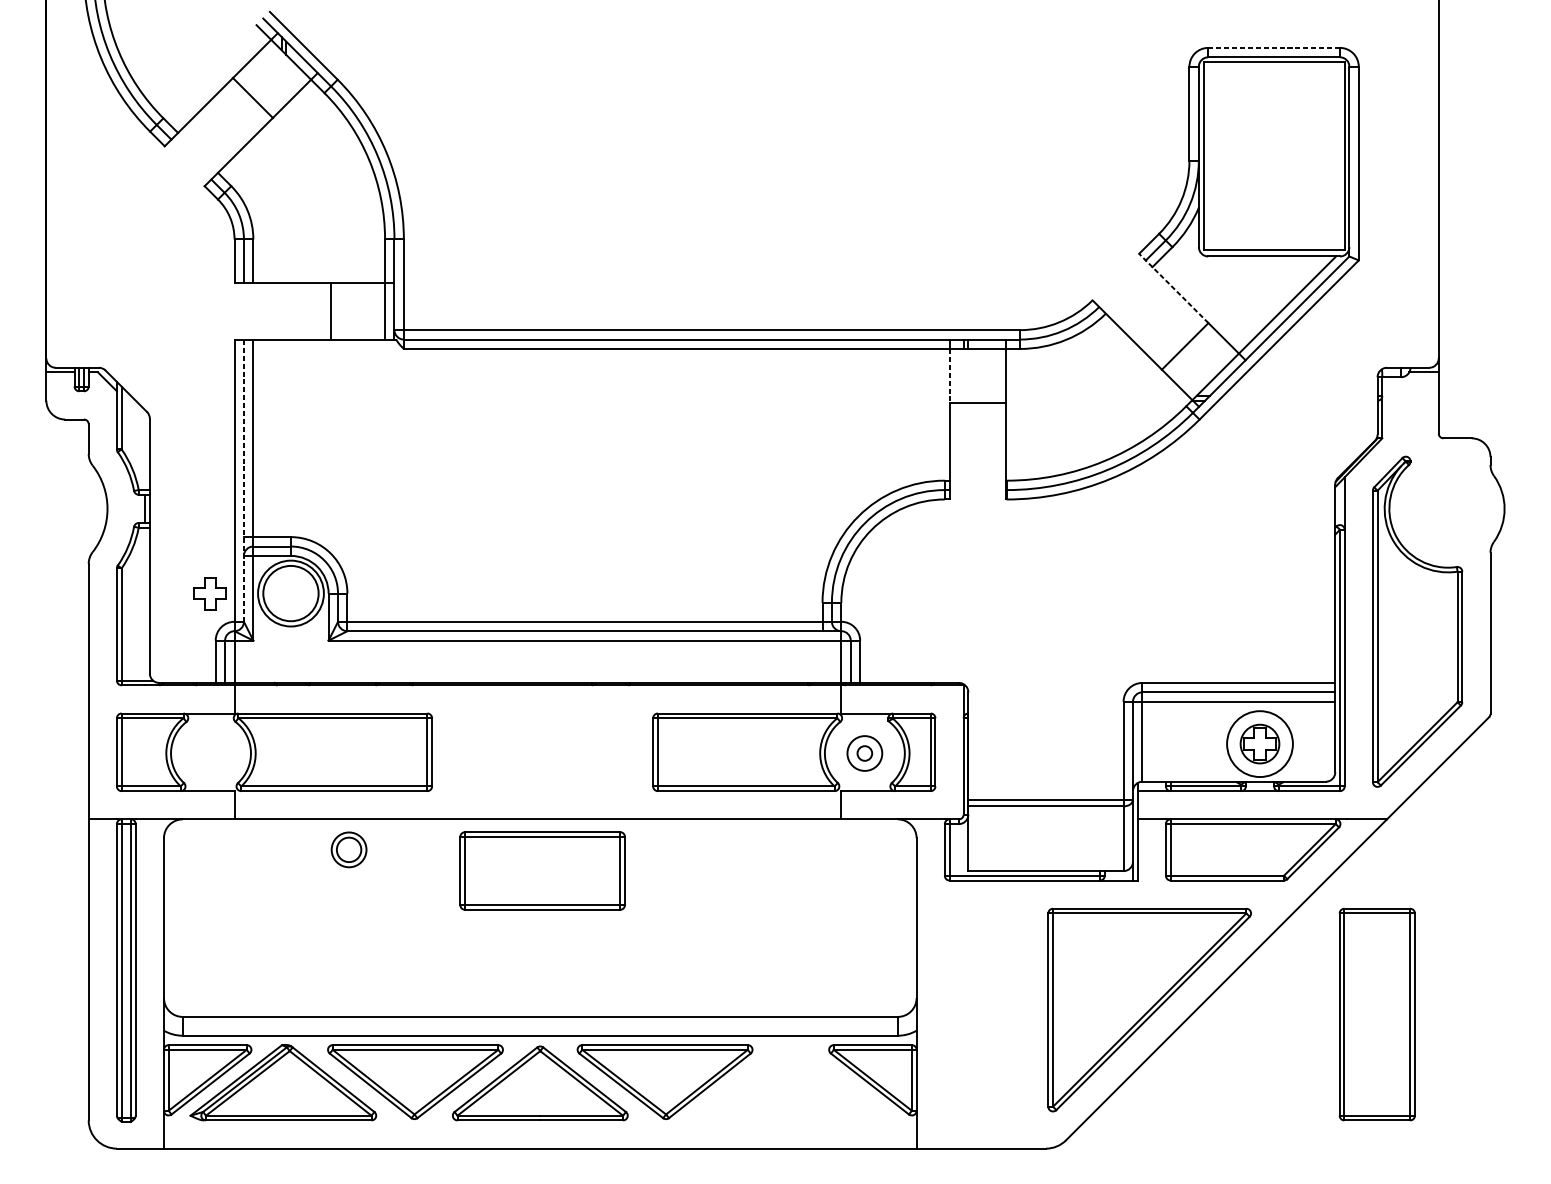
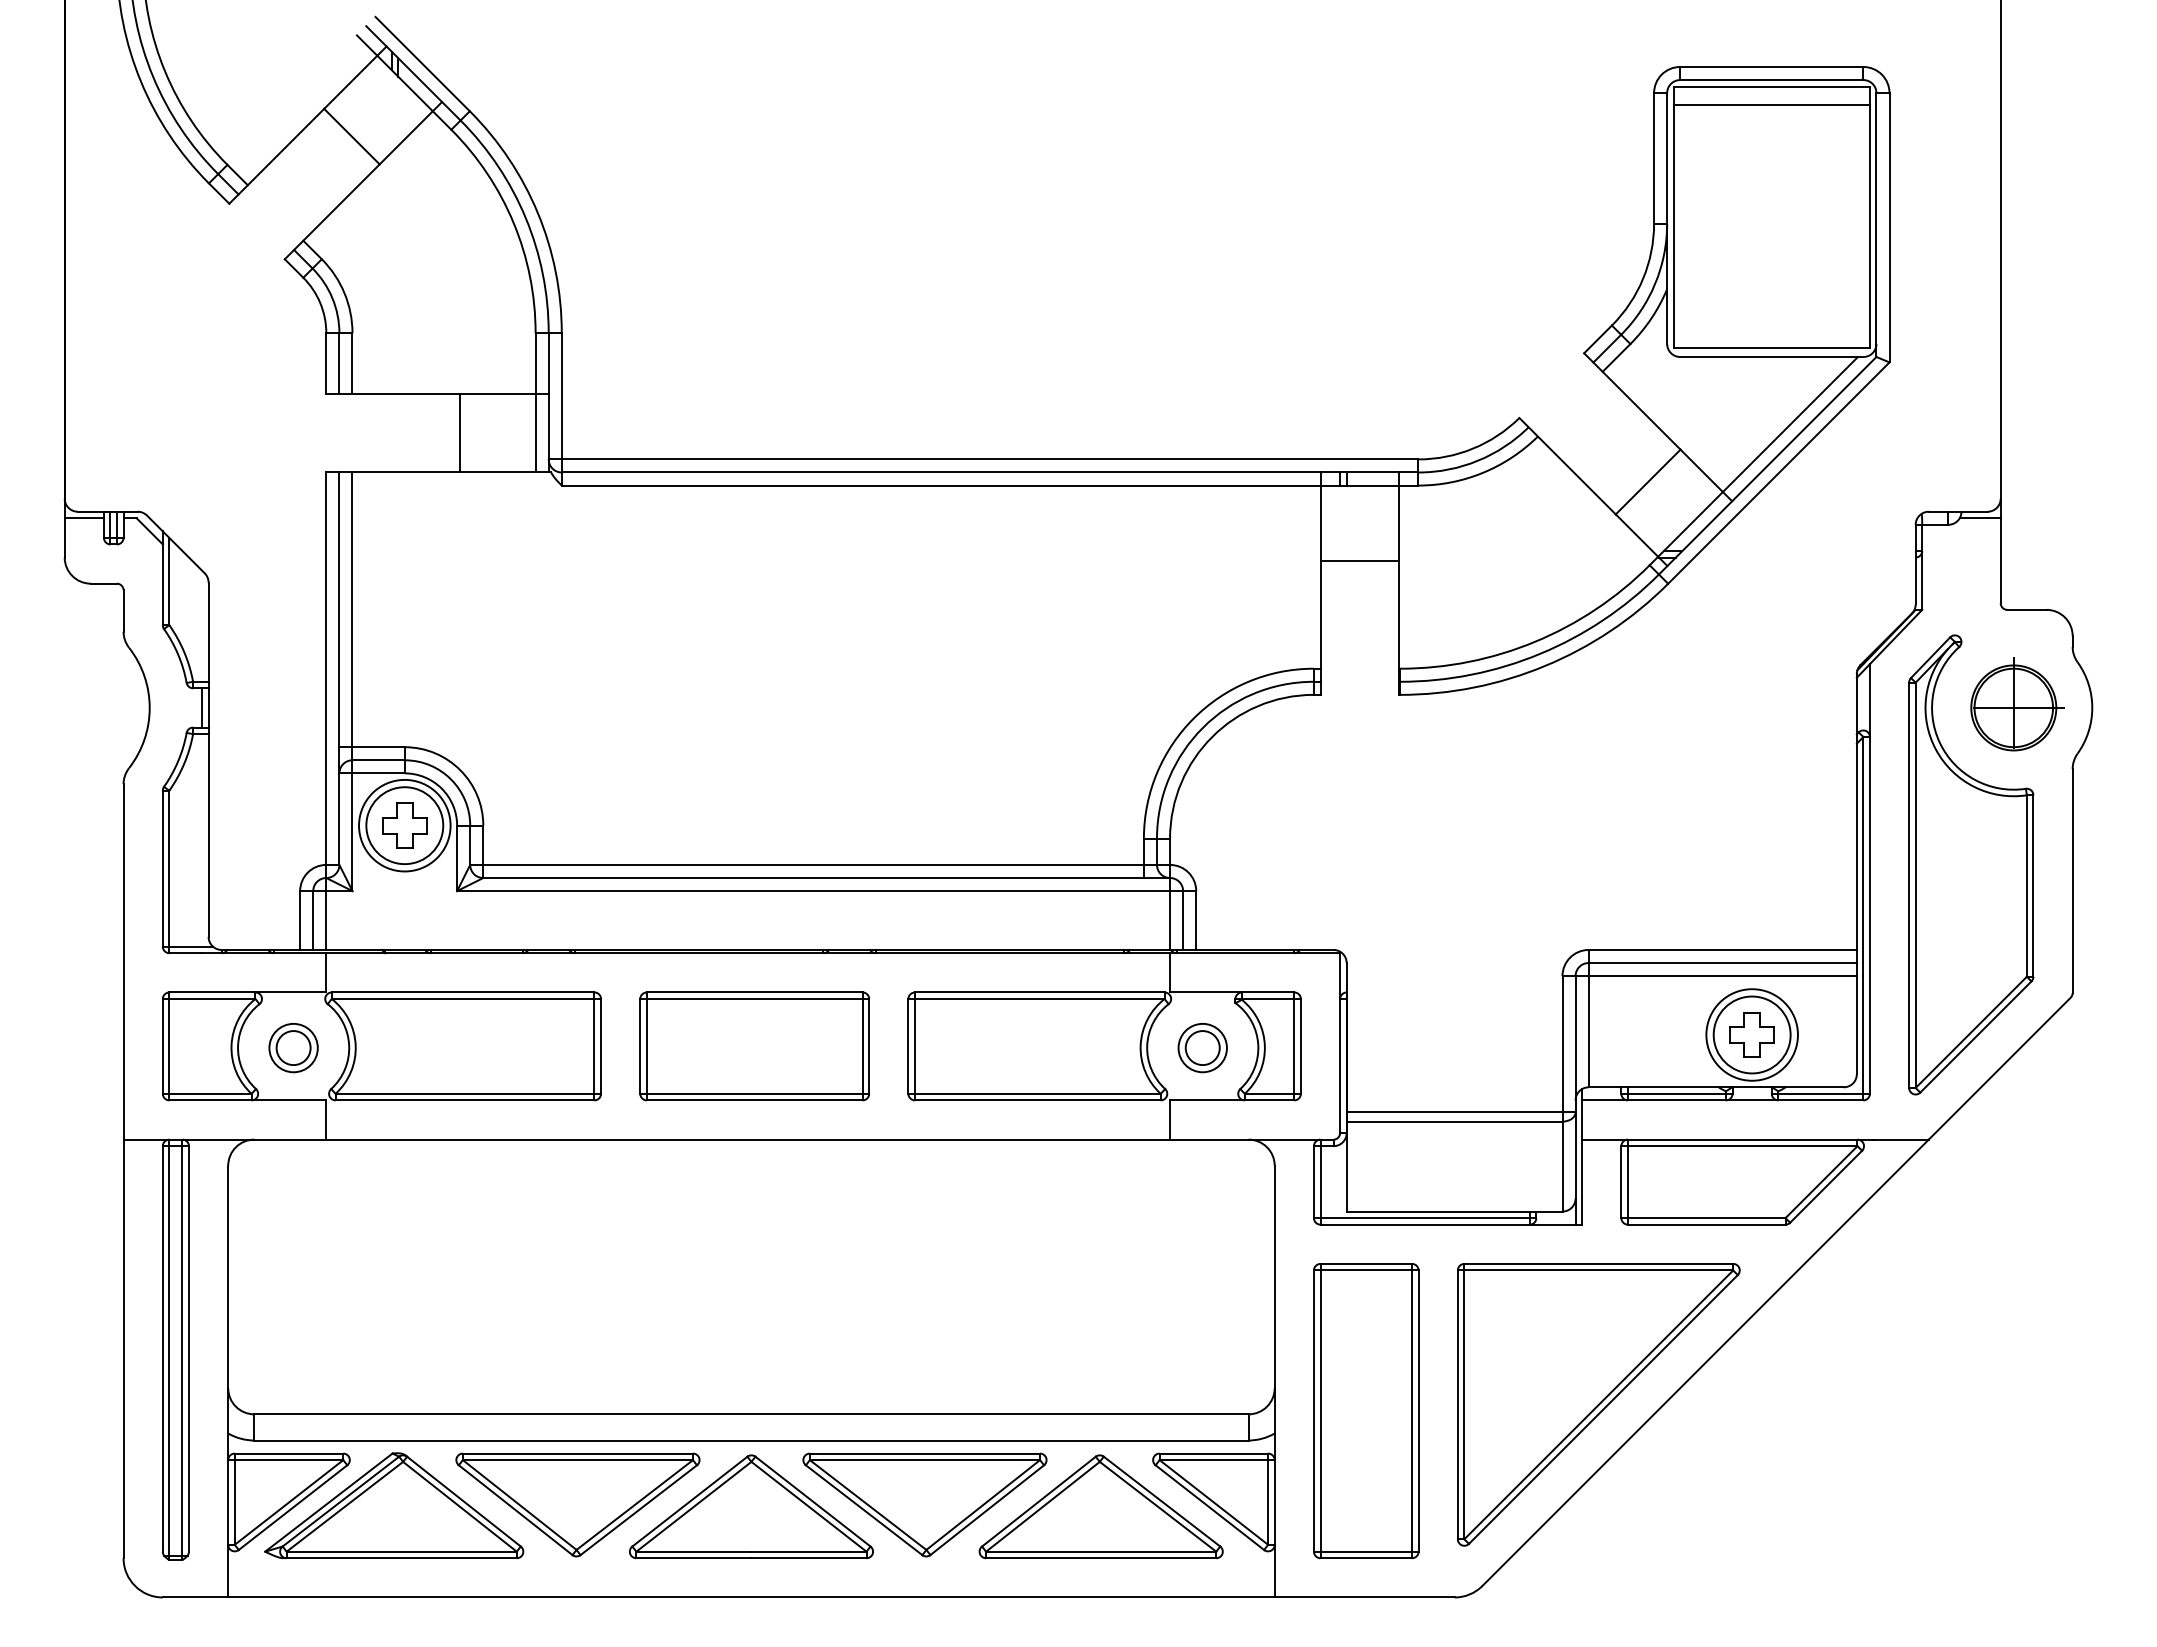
line: (1273, 47) -> (1771, 66), dashed -> solid
line: (1273, 74) -> (1771, 104), added
line: (1173, 288) -> (1632, 401), dashed -> solid
line: (949, 376) -> (1320, 523), dashed -> solid
line: (244, 480) -> (339, 668), dashed -> solid
part: (1450, 506) -> (2017, 704), added
part: (210, 593) -> (404, 825), moved
circle: (1259, 743) -> (1751, 1034), size x1.43
circle: (864, 753) -> (1202, 1048), size x1.67
part: (349, 850) -> (293, 1048), moved
part: (542, 871) -> (754, 1046), moved
part: (1377, 1014) -> (1366, 1411), moved
part: (791, 1083) -> (1100, 1506), added

